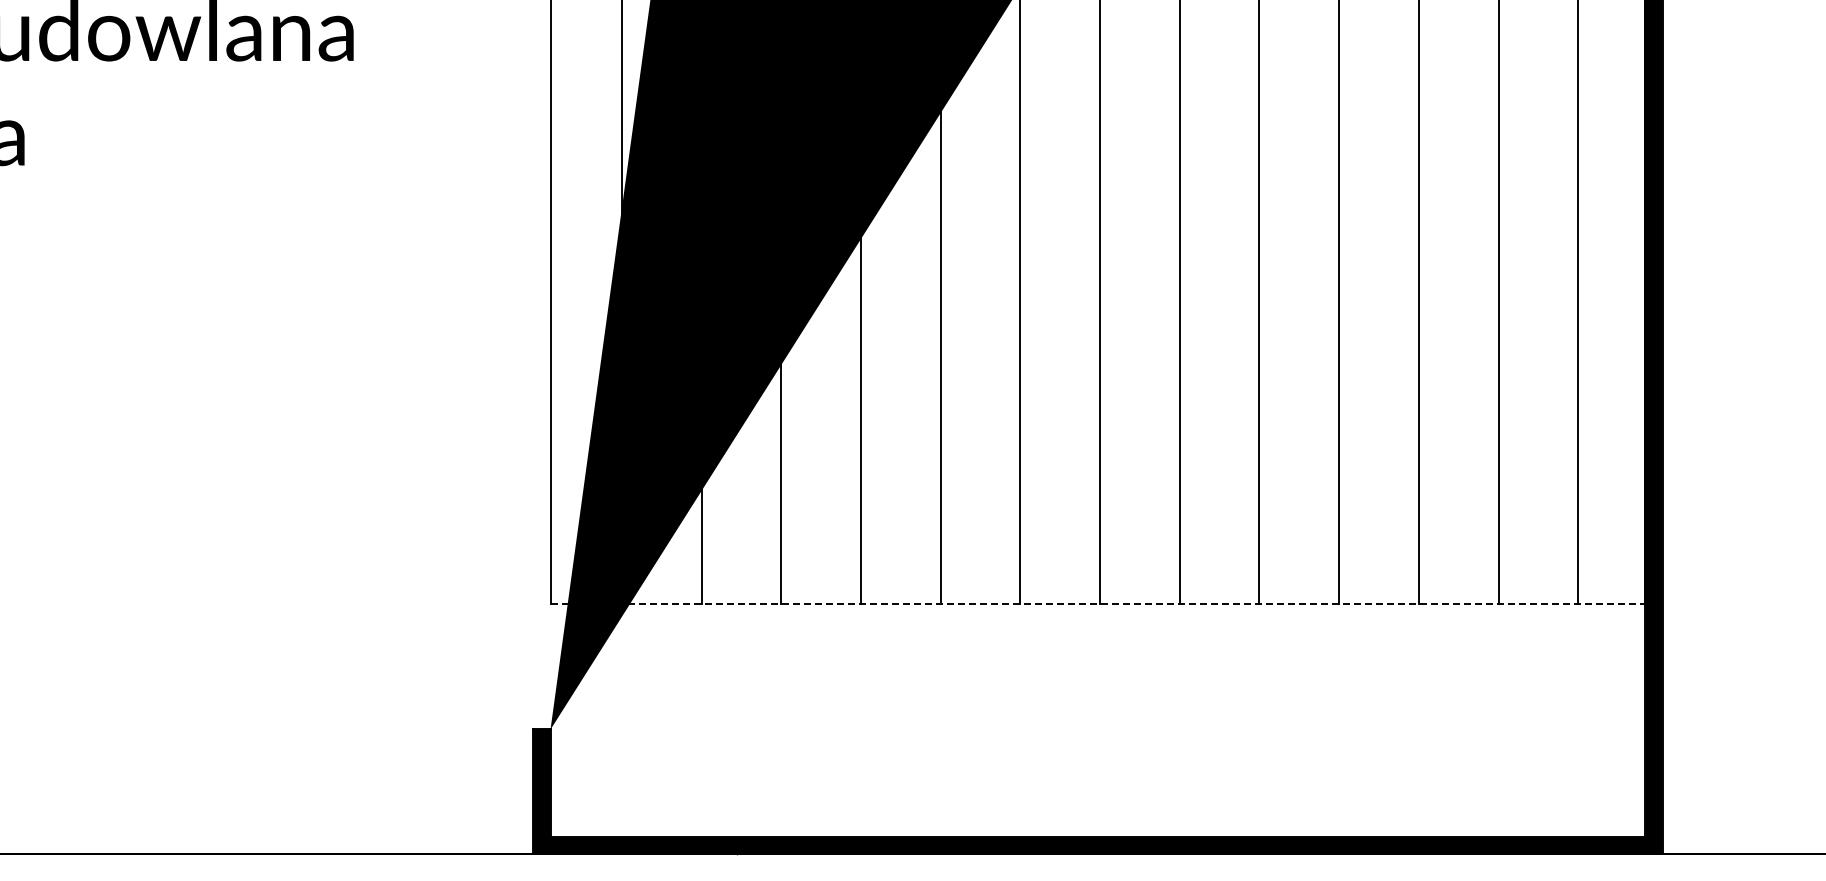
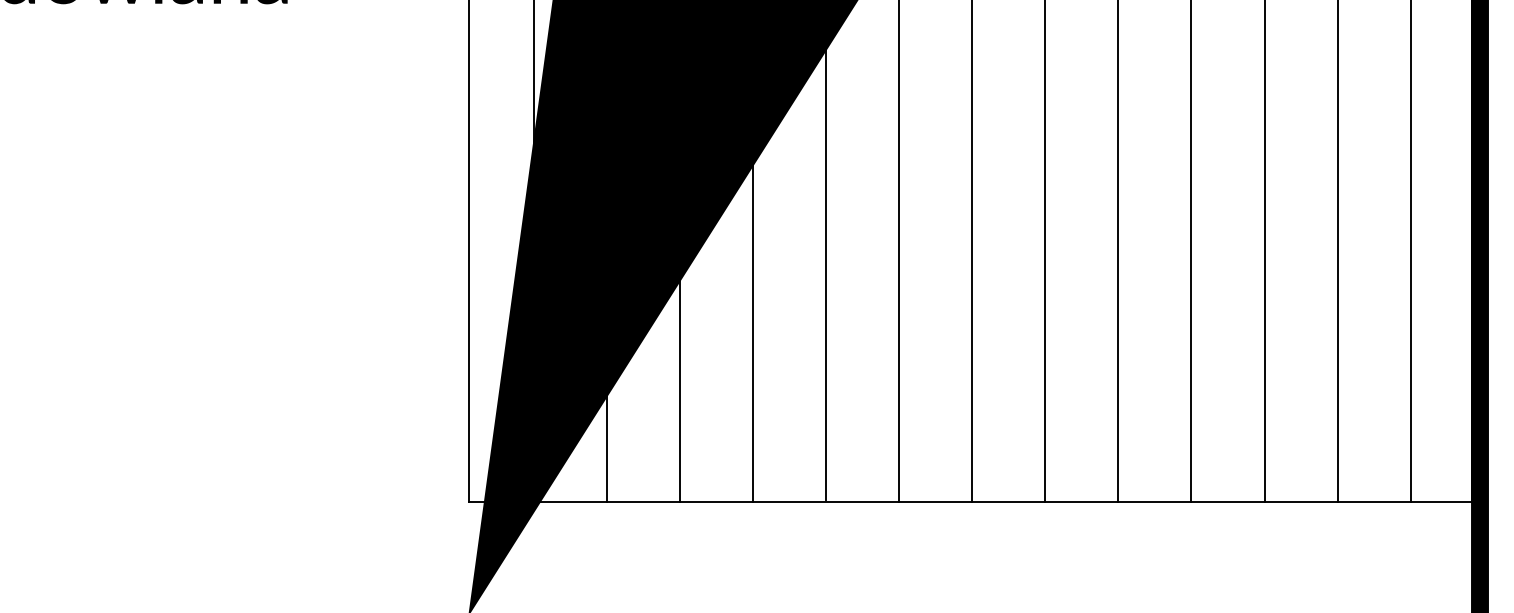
line: (1098, 603) -> (970, 501), dashed -> solid

